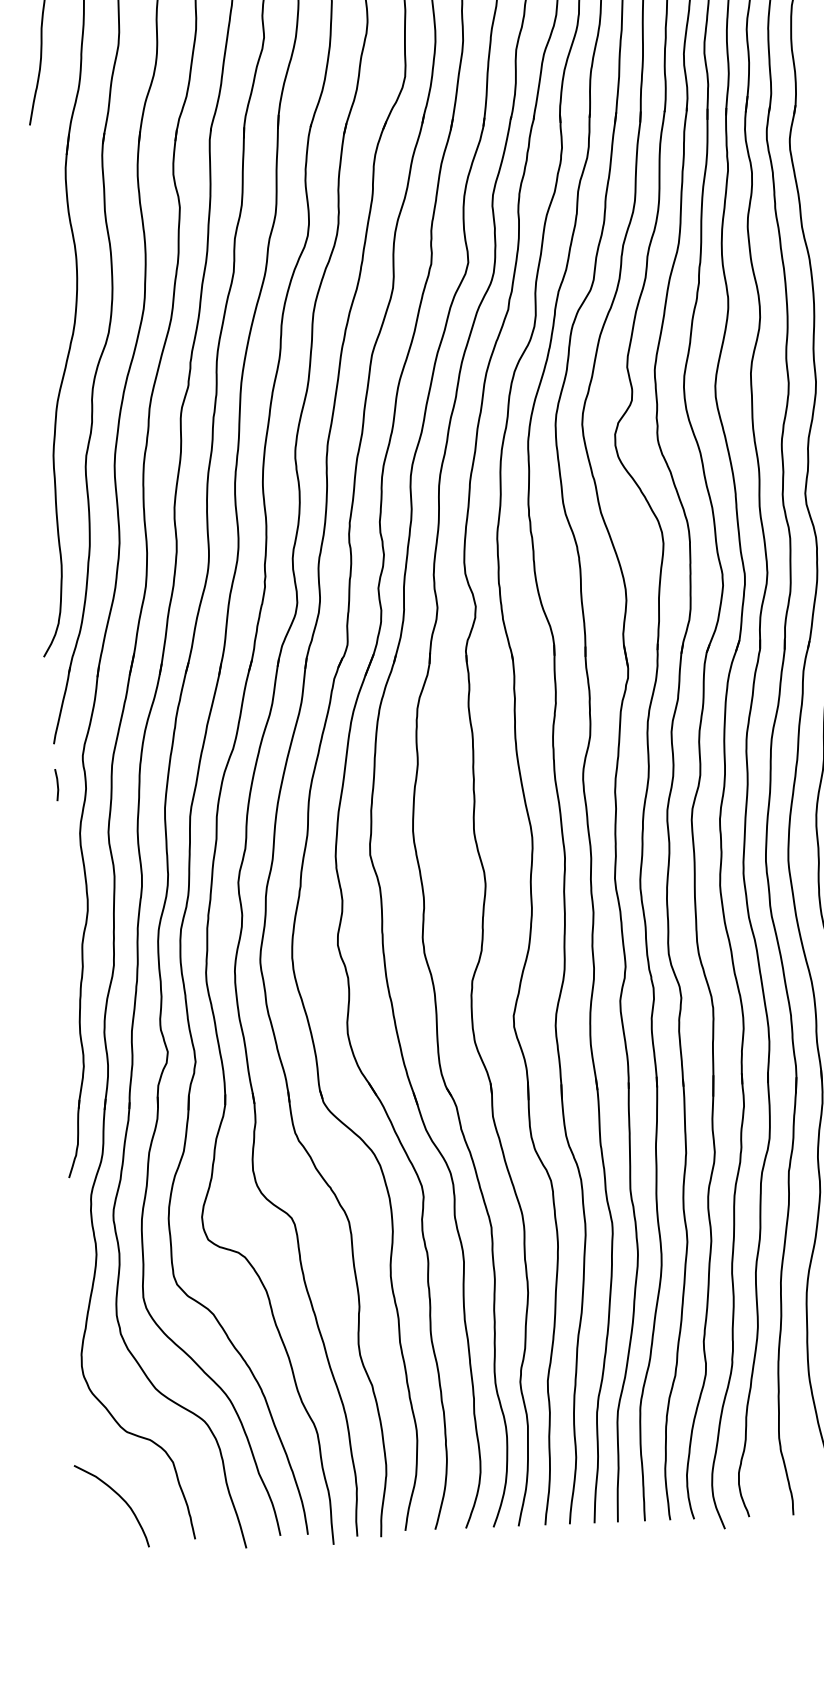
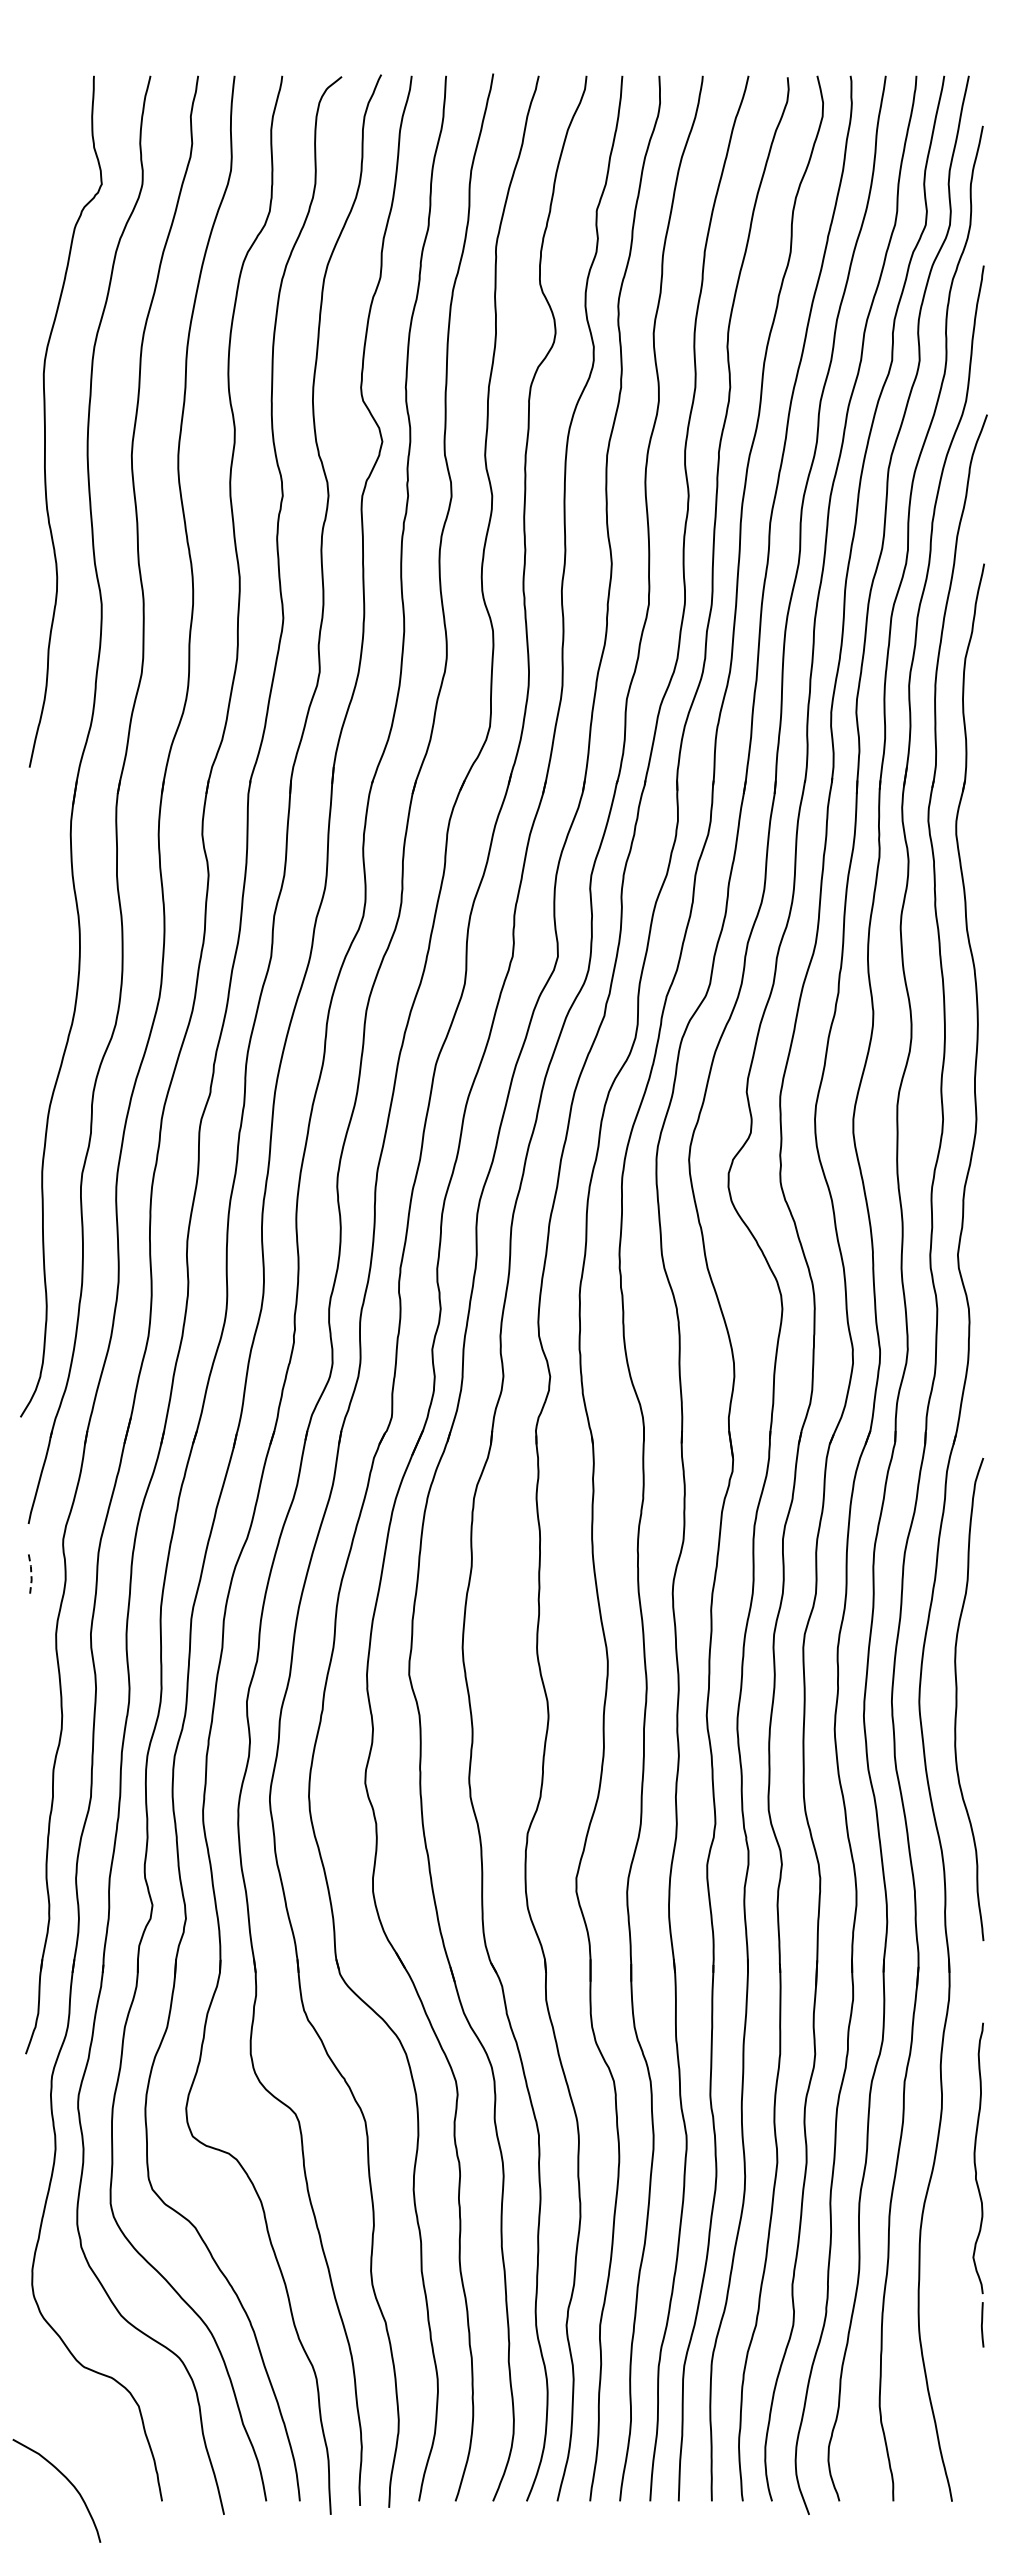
line: (57, 785) -> (31, 1574), solid -> dashed
curve: (119, 1496) -> (66, 2479), moved

